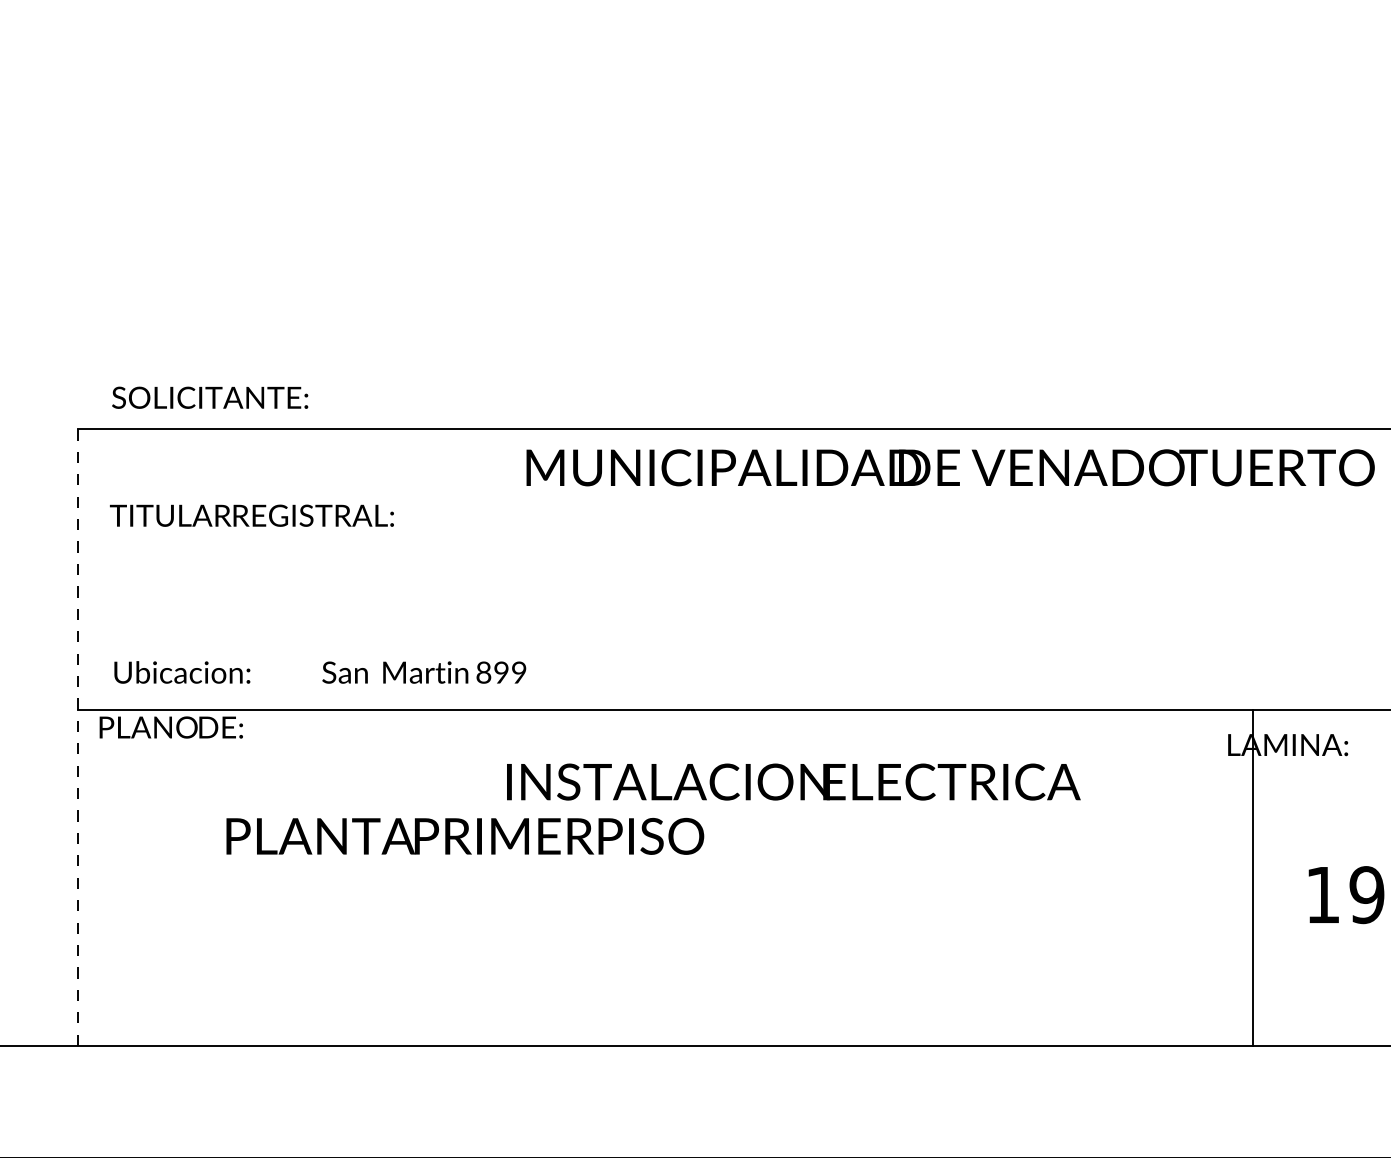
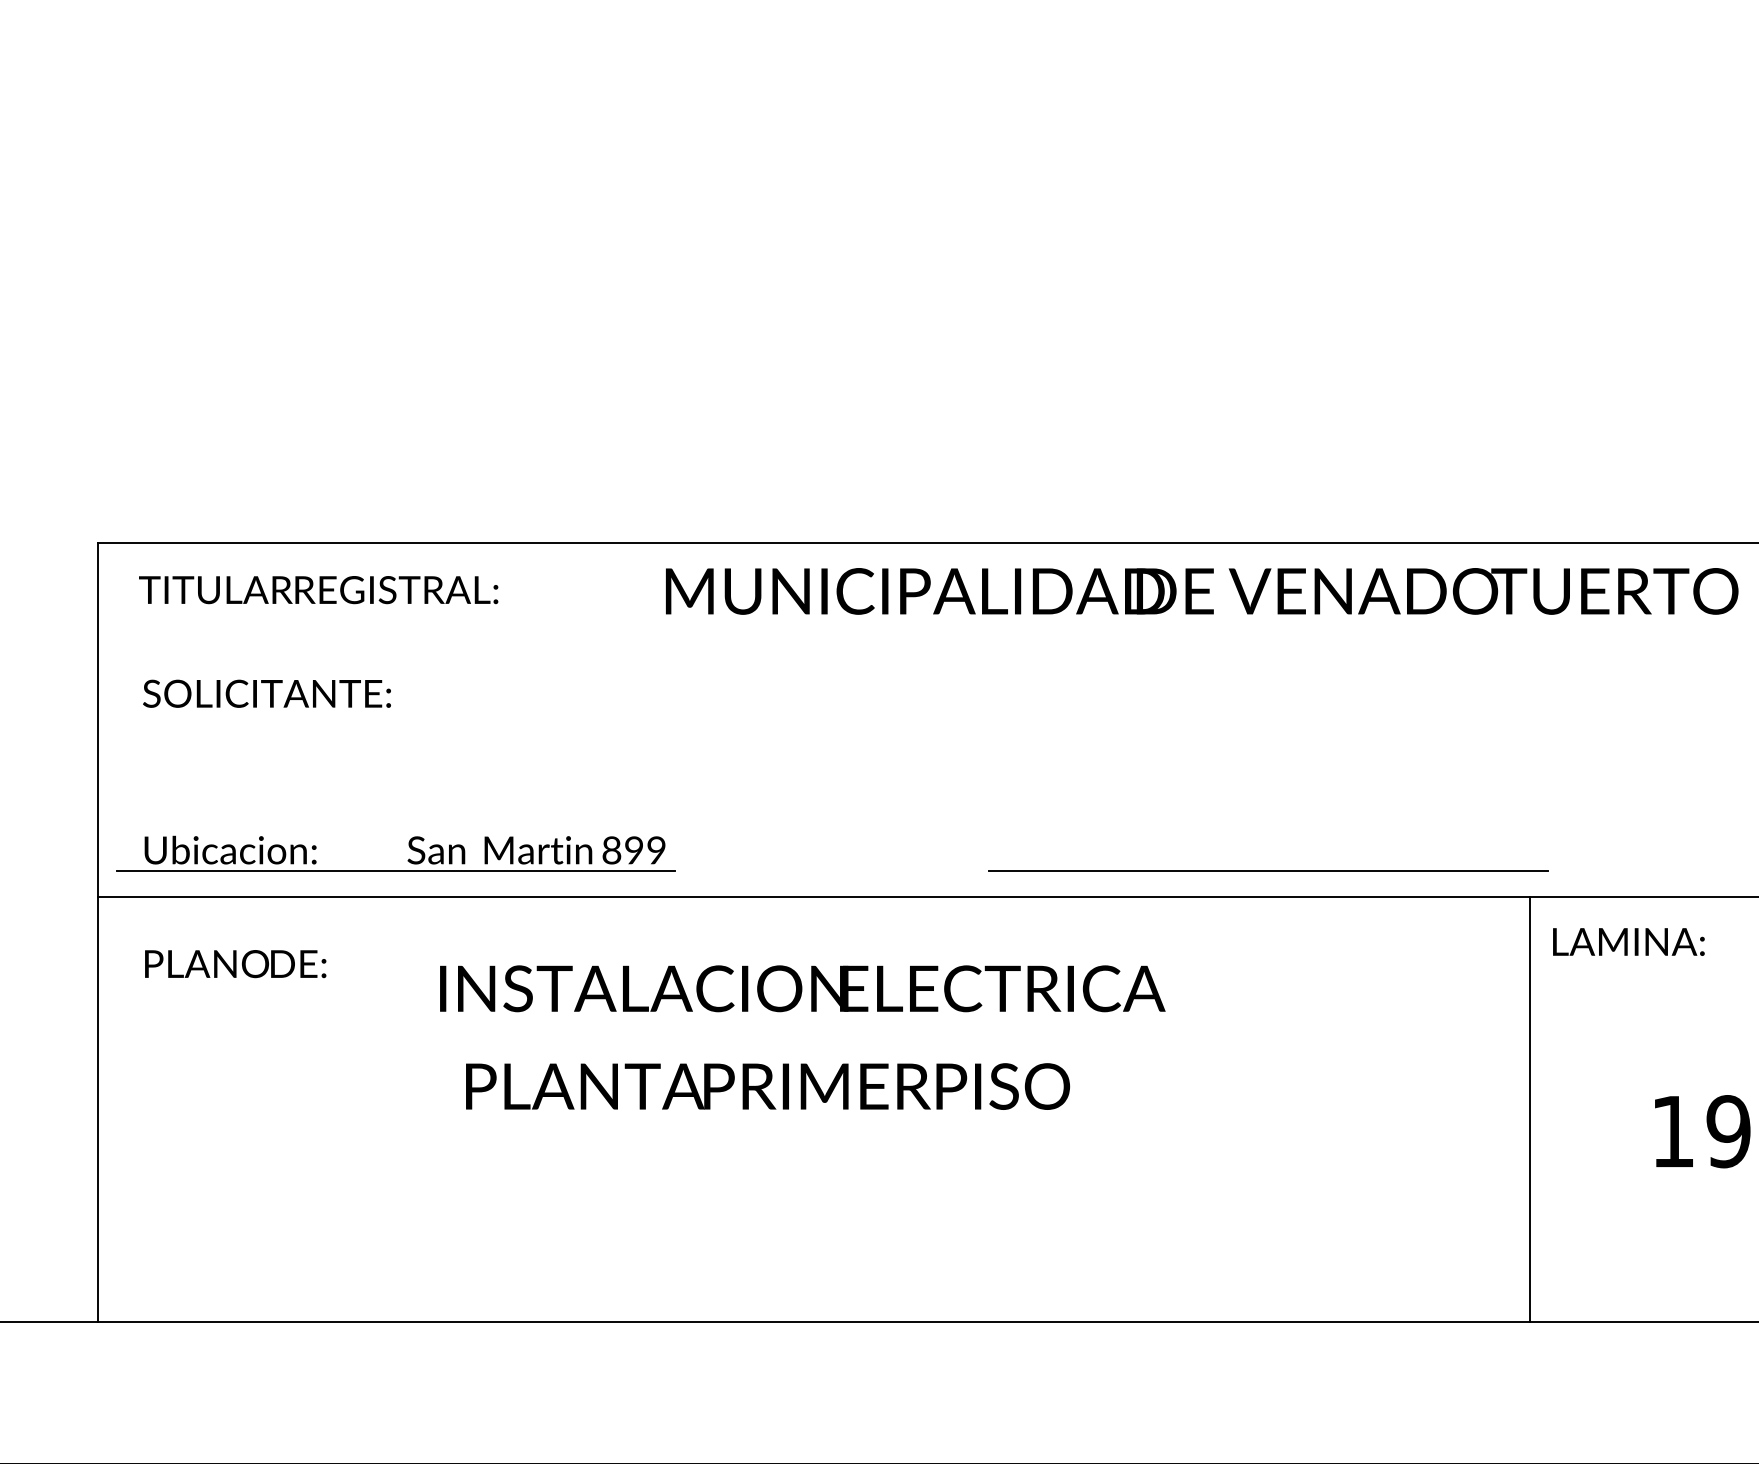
text: (210, 397) -> (267, 693), moved
text: (251, 515) -> (318, 589), moved
line: (312, 689) -> (395, 871), added
line: (1002, 689) -> (1267, 871), added
text: (170, 727) -> (234, 964), moved
line: (77, 737) -> (98, 932), dashed -> solid
text: (793, 781) -> (802, 988), moved
text: (465, 835) -> (768, 1085), moved
line: (1252, 877) -> (1529, 1109), moved

